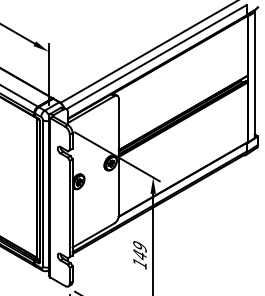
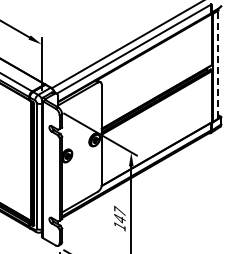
line: (254, 75) -> (218, 64), solid -> dashed
text: (139, 245) -> (119, 210), 149 -> 147

